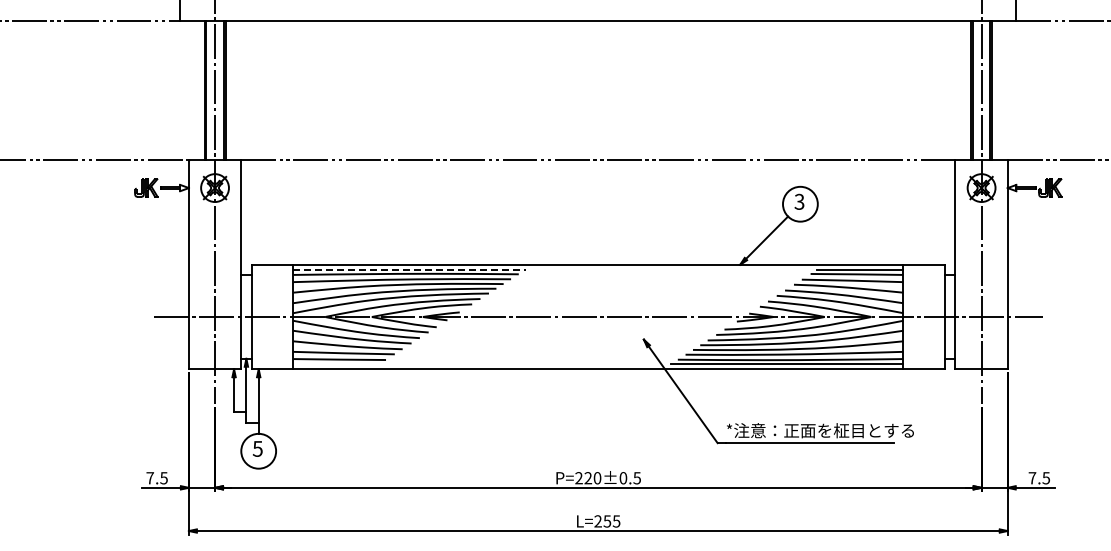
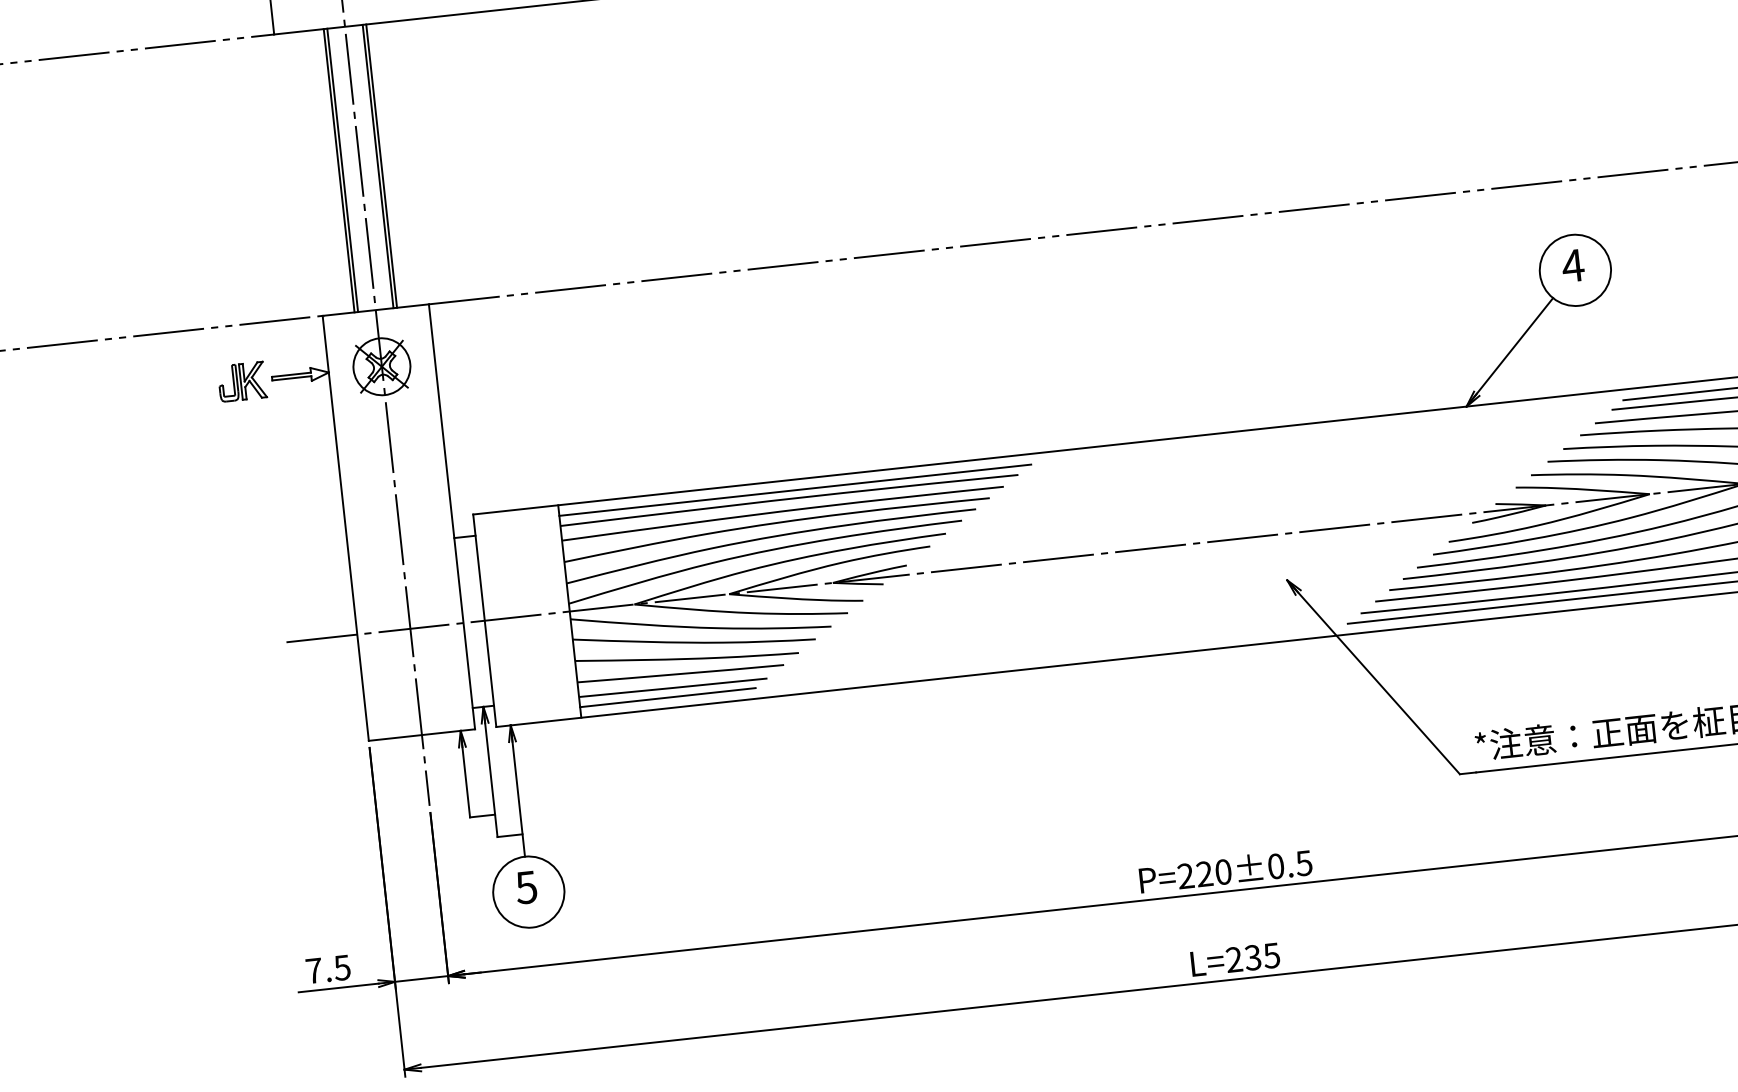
text: (799, 201) -> (1572, 264), 3 -> 4
line: (409, 269) -> (795, 489), dashed -> solid
line: (336, 364) -> (667, 698), added
text: (607, 520) -> (1253, 955), L=255 -> L=235

